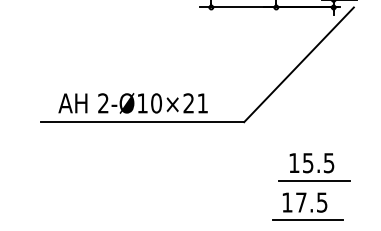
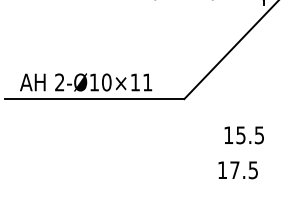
text: (188, 103) -> (135, 82), 2-Ø10×21 -> 2-Ø10×11
line: (314, 180) -> (246, 150), removed
line: (307, 220) -> (240, 186), removed

